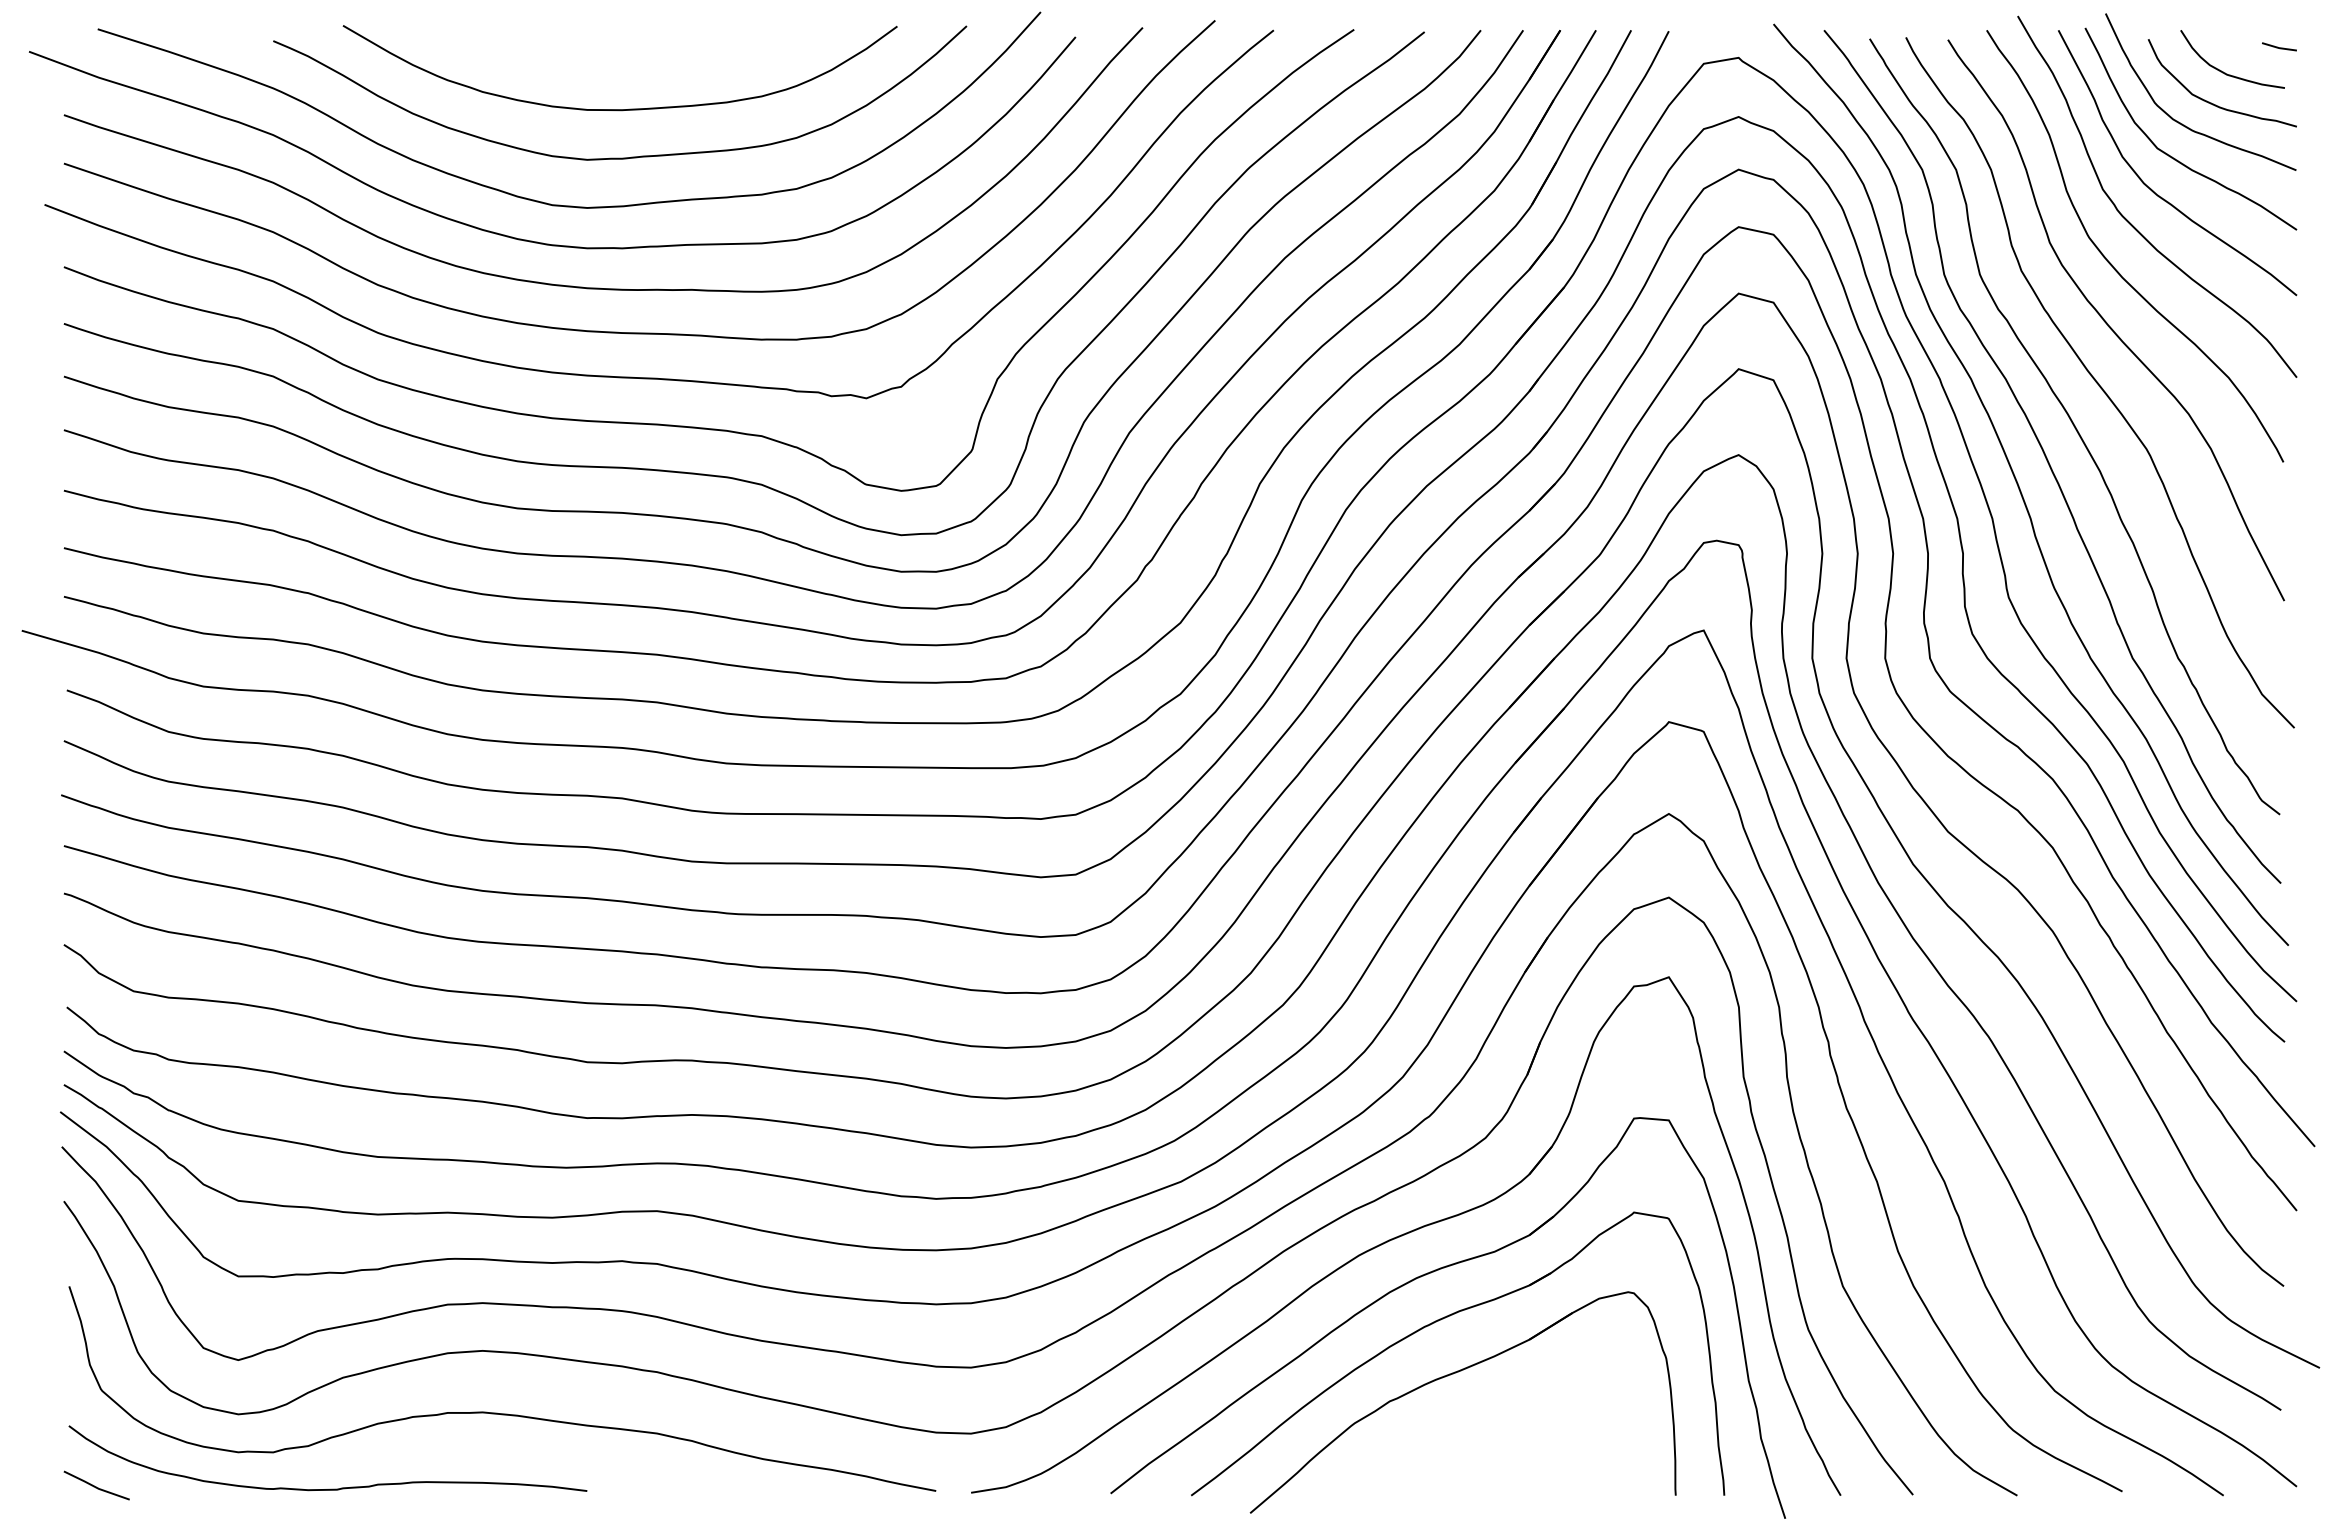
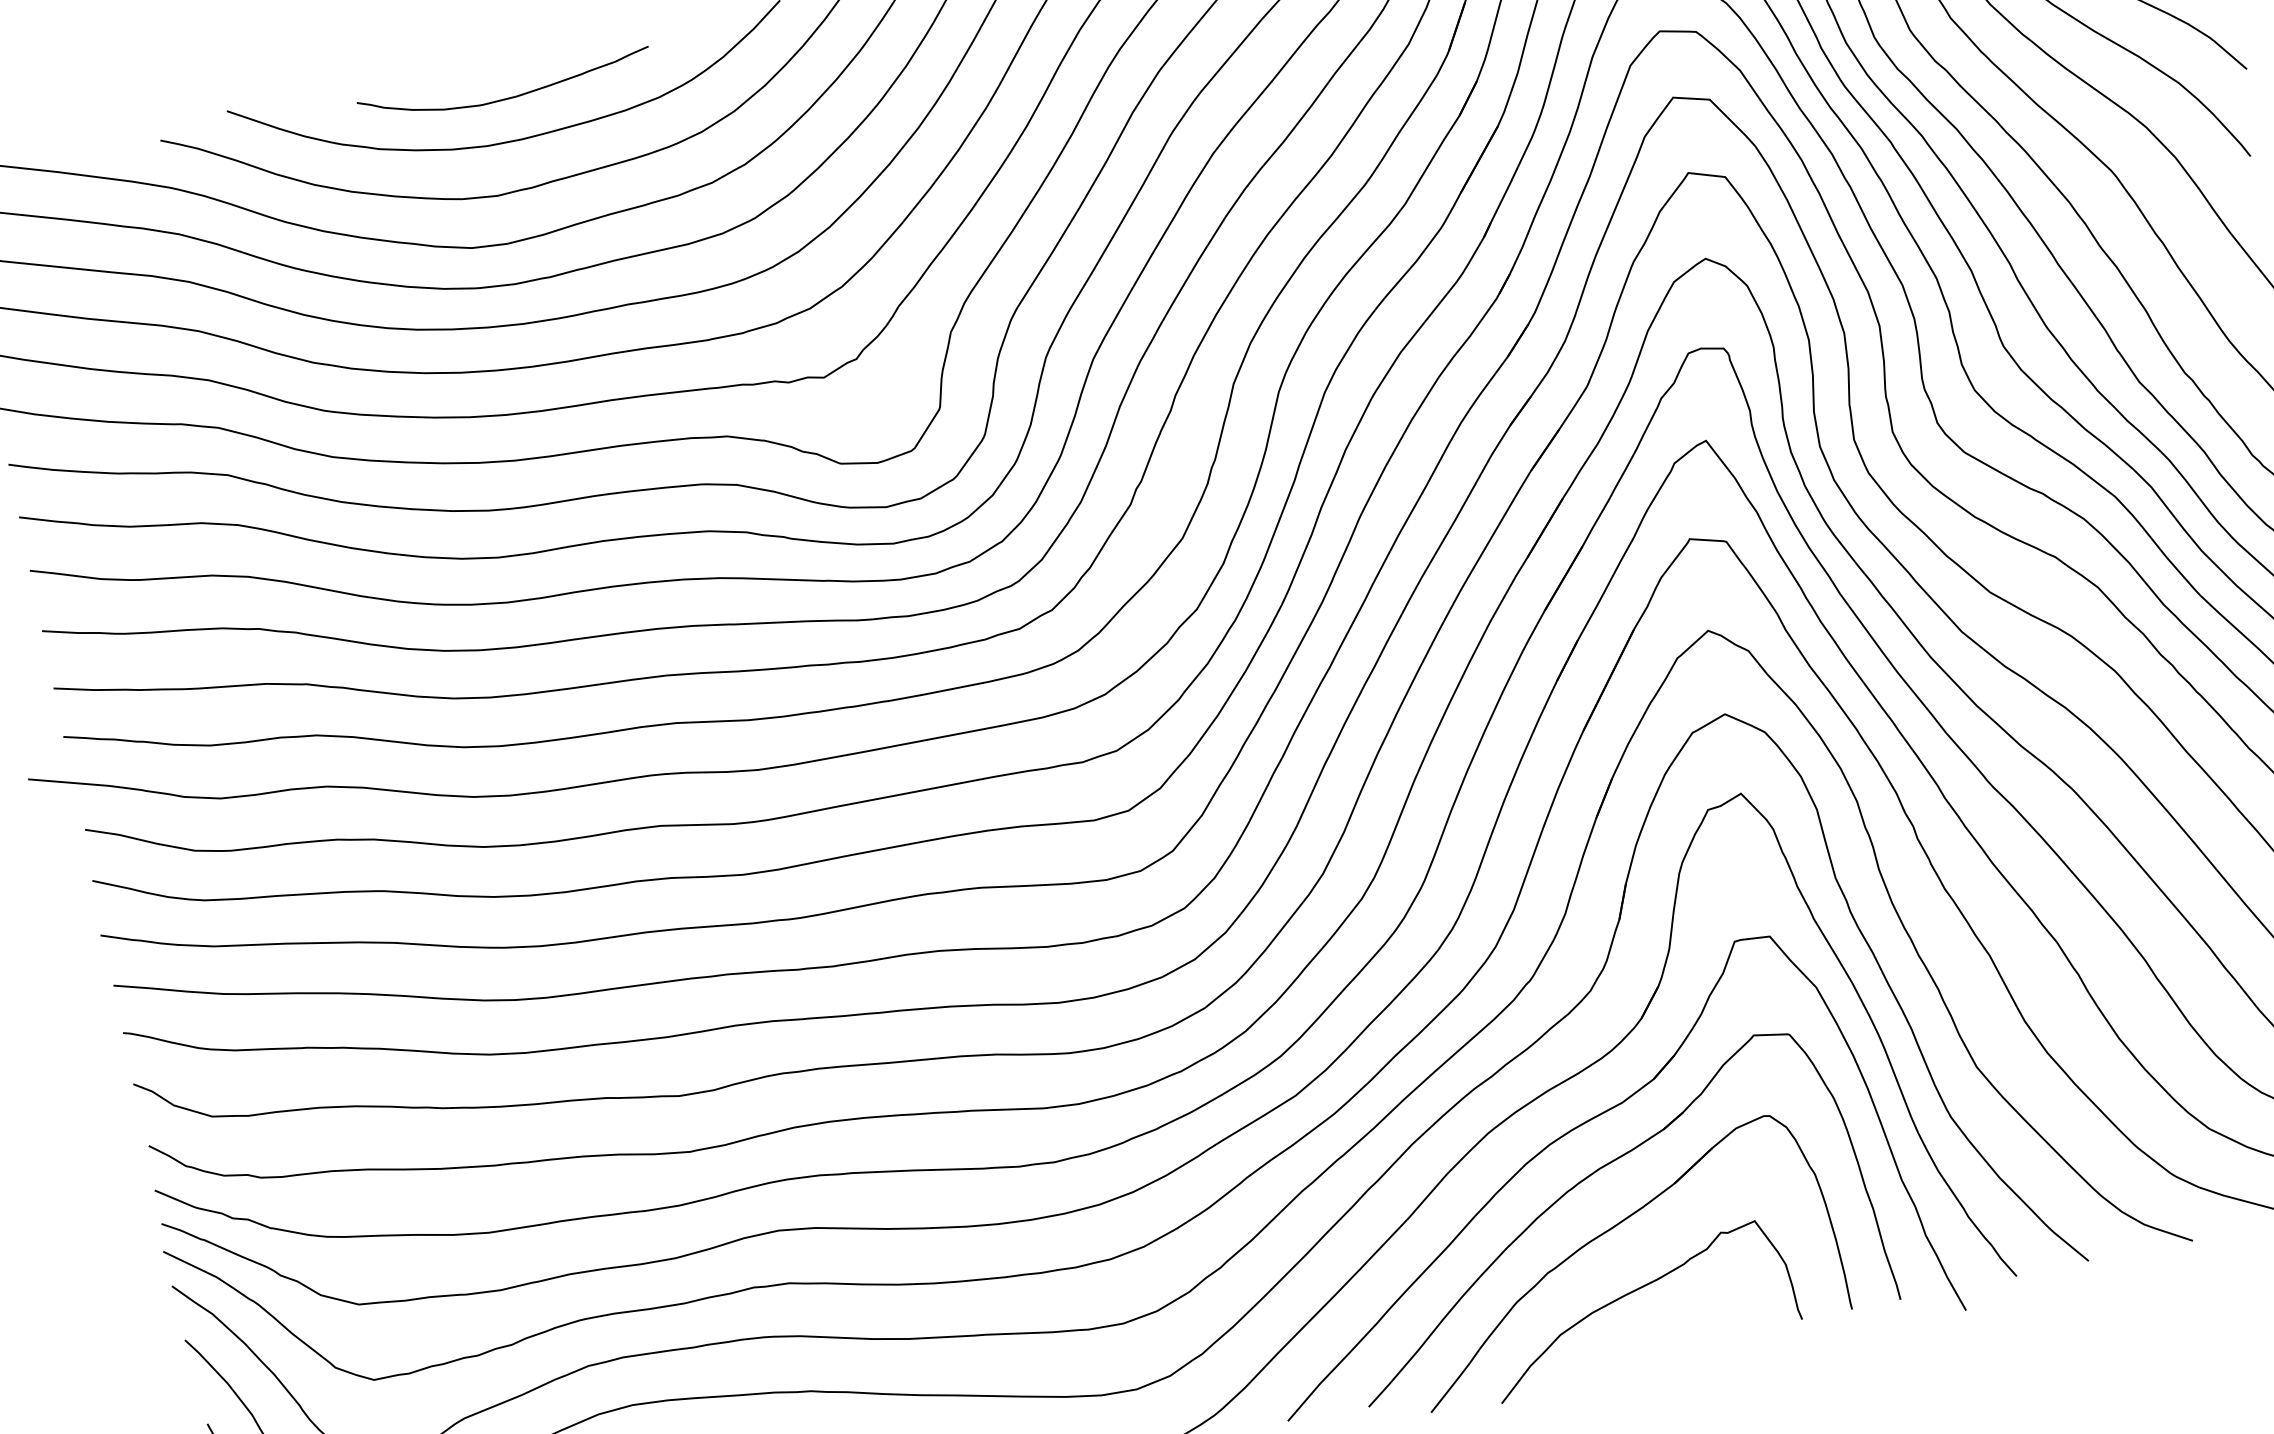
curve: (615, 67) -> (507, 98), added
curve: (1466, 1437) -> (1631, 1293), added

